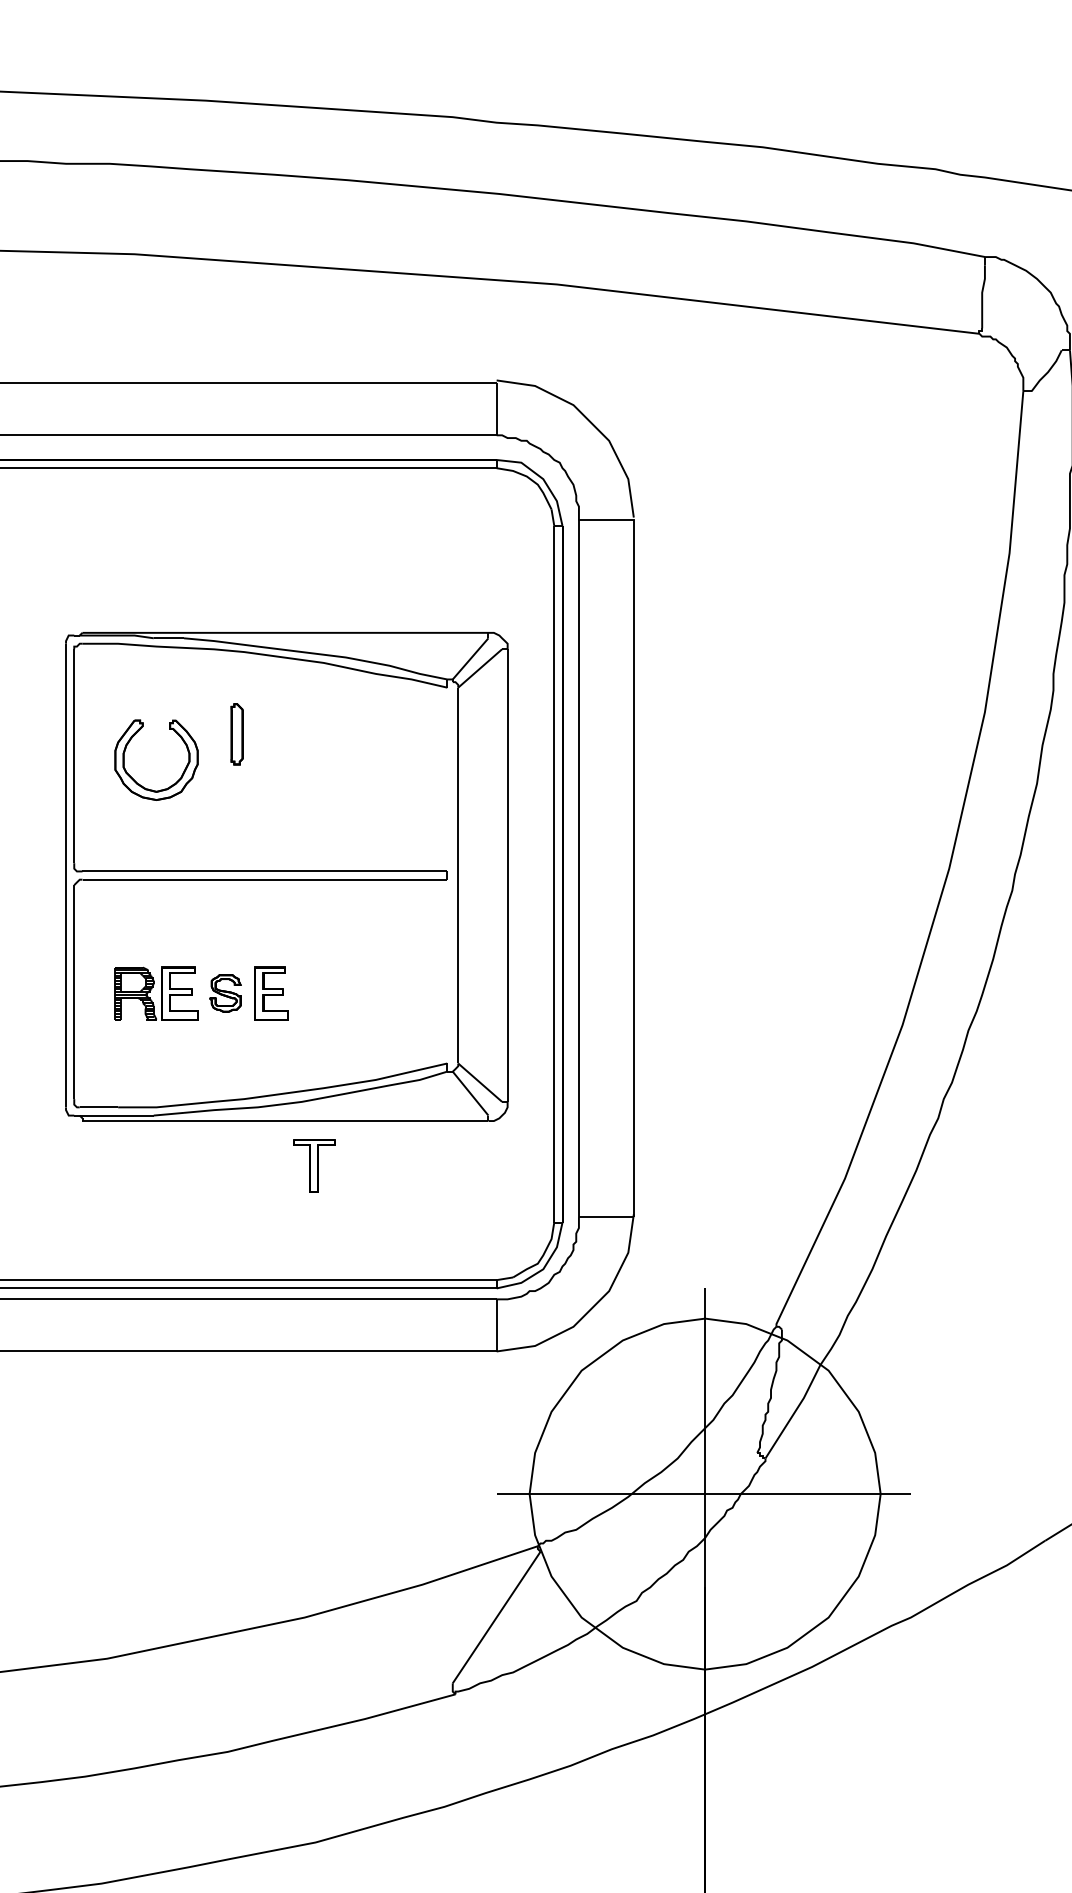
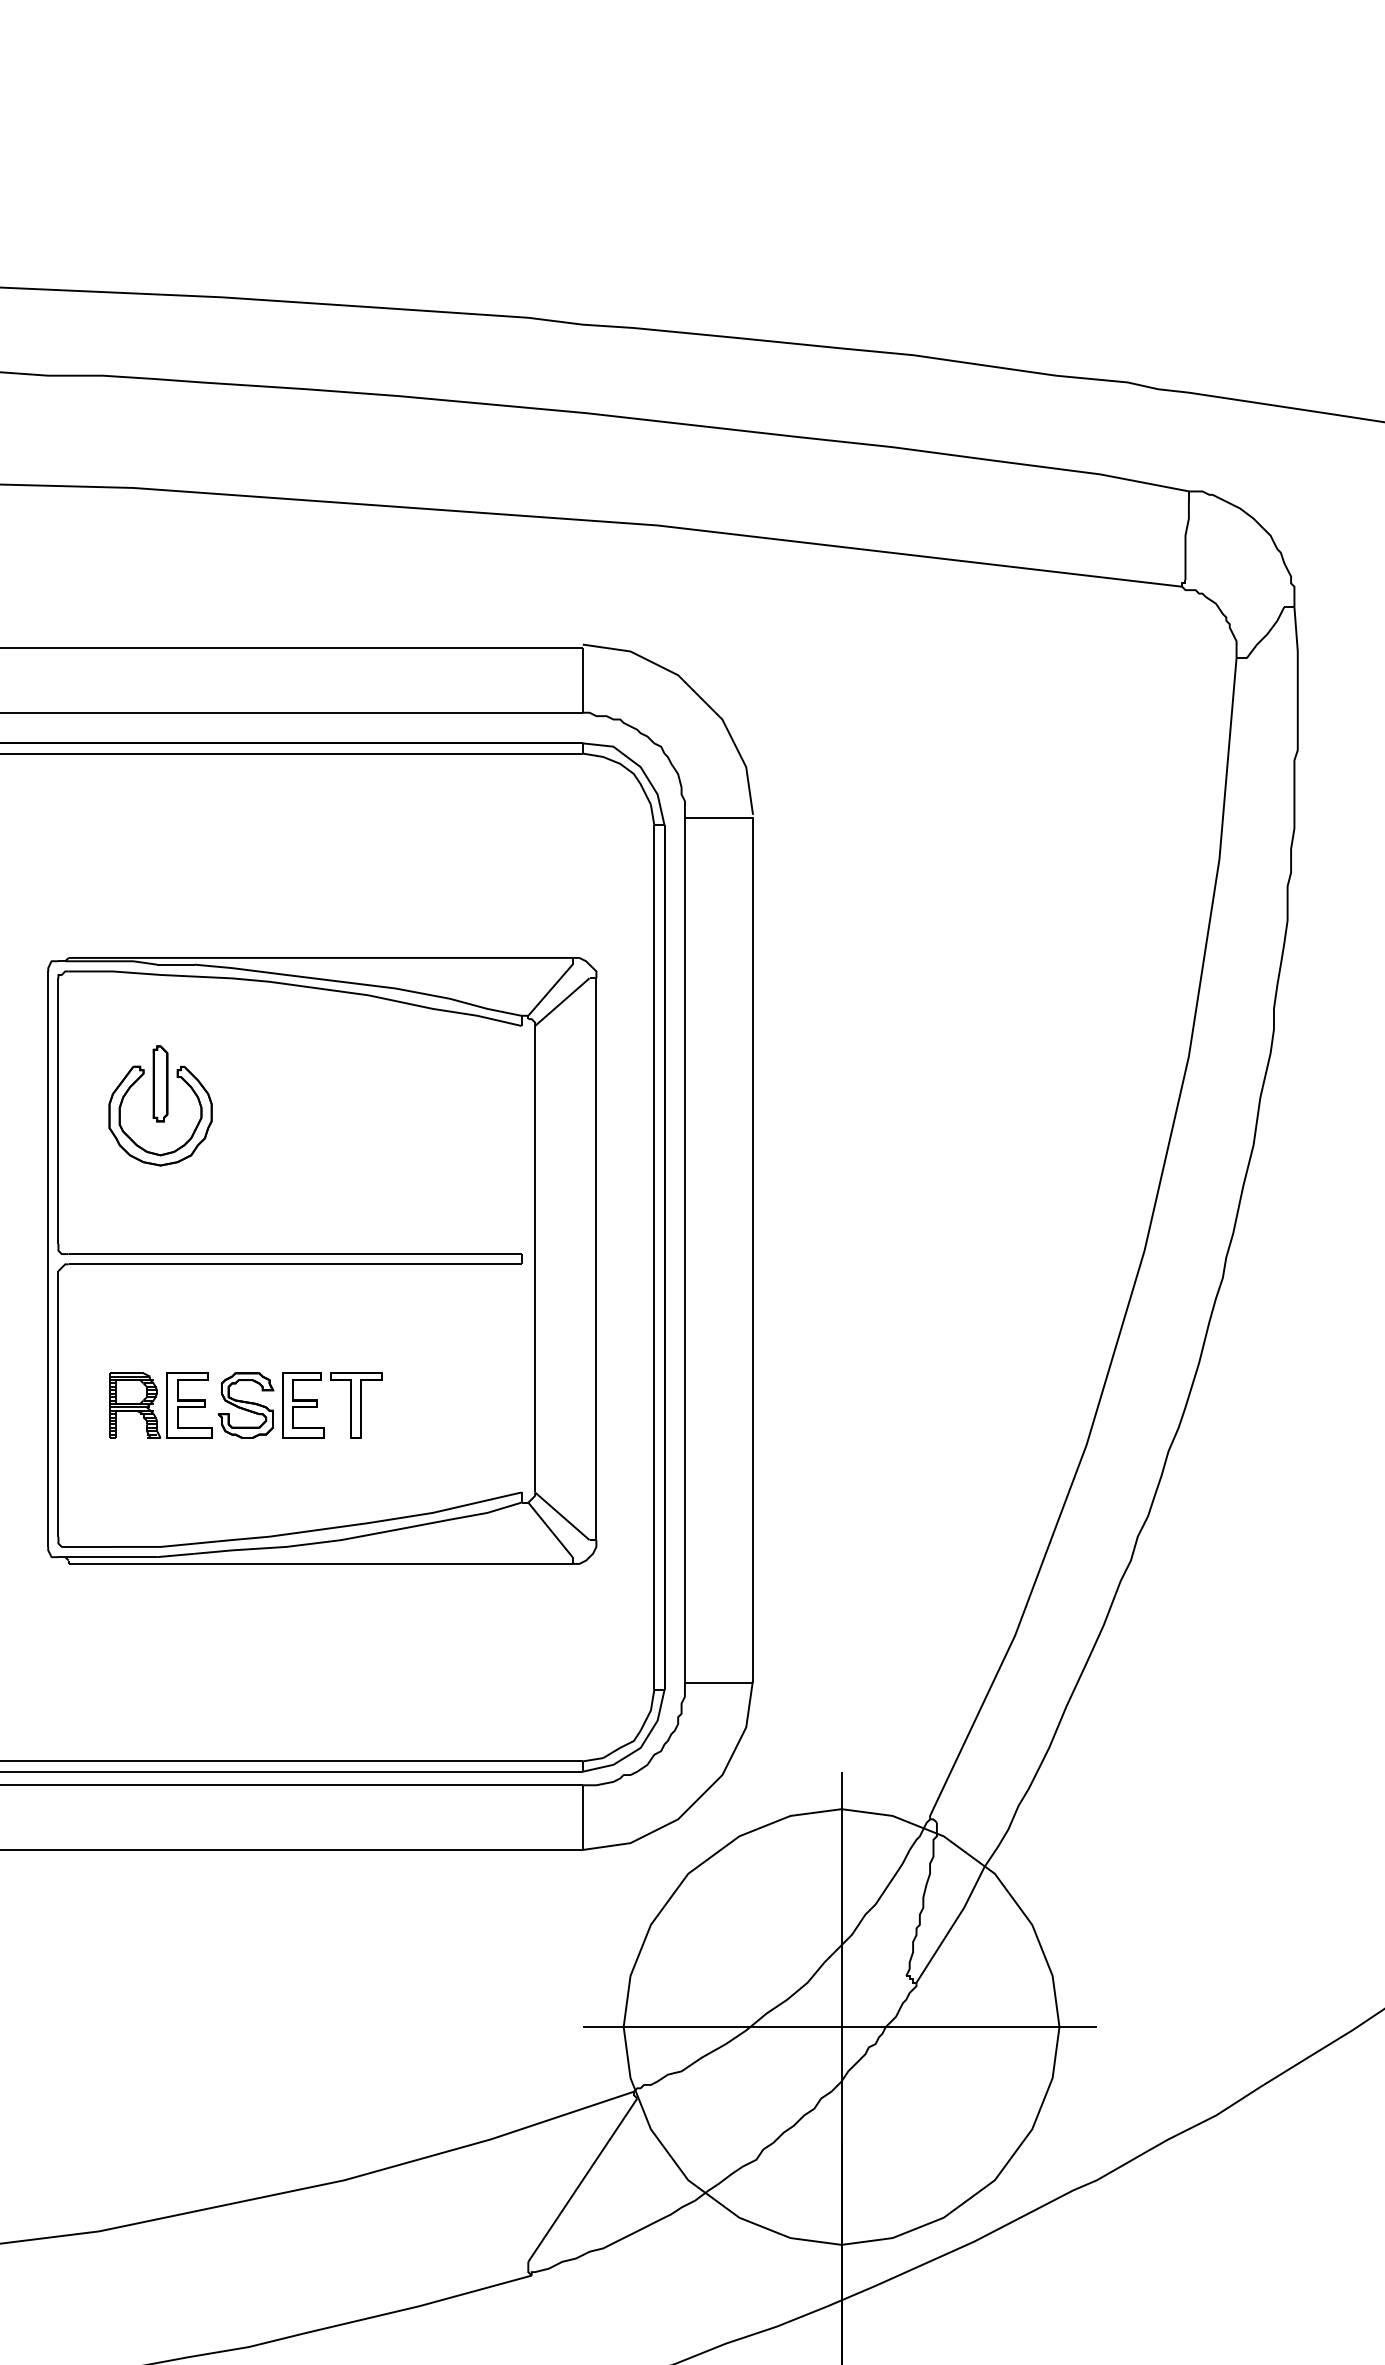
part: (237, 734) -> (160, 1083), moved
part: (224, 993) -> (245, 1405), size x1.43
part: (314, 1165) -> (356, 1405), moved

